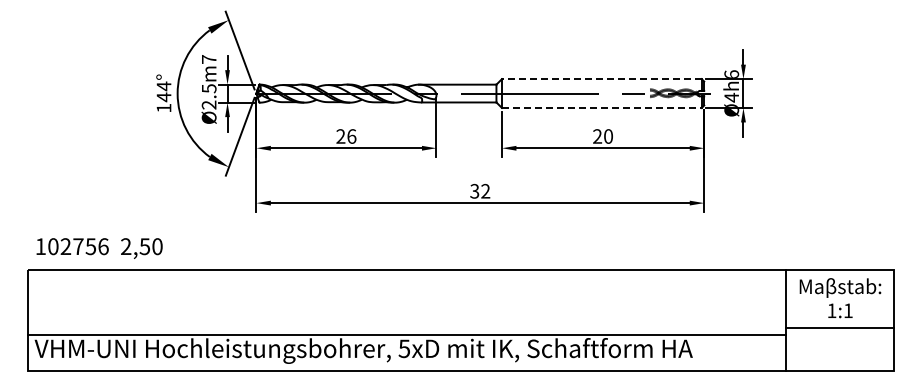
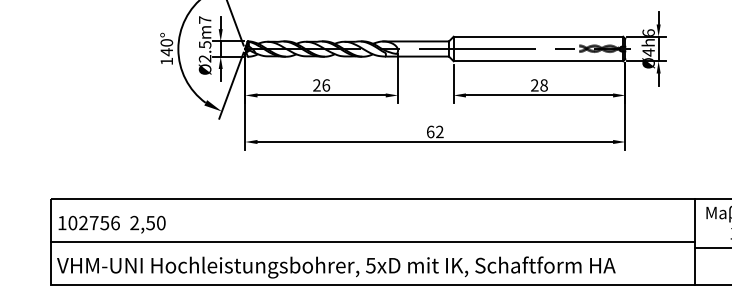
line: (601, 79) -> (538, 37), dashed -> solid
text: (163, 86) -> (166, 43), 144° -> 140°
line: (601, 108) -> (538, 61), dashed -> solid
text: (608, 136) -> (544, 85), 20 -> 28
text: (474, 191) -> (430, 132), 32 -> 62
text: (99, 248) -> (112, 224), moved
line: (406, 334) -> (372, 241), moved

